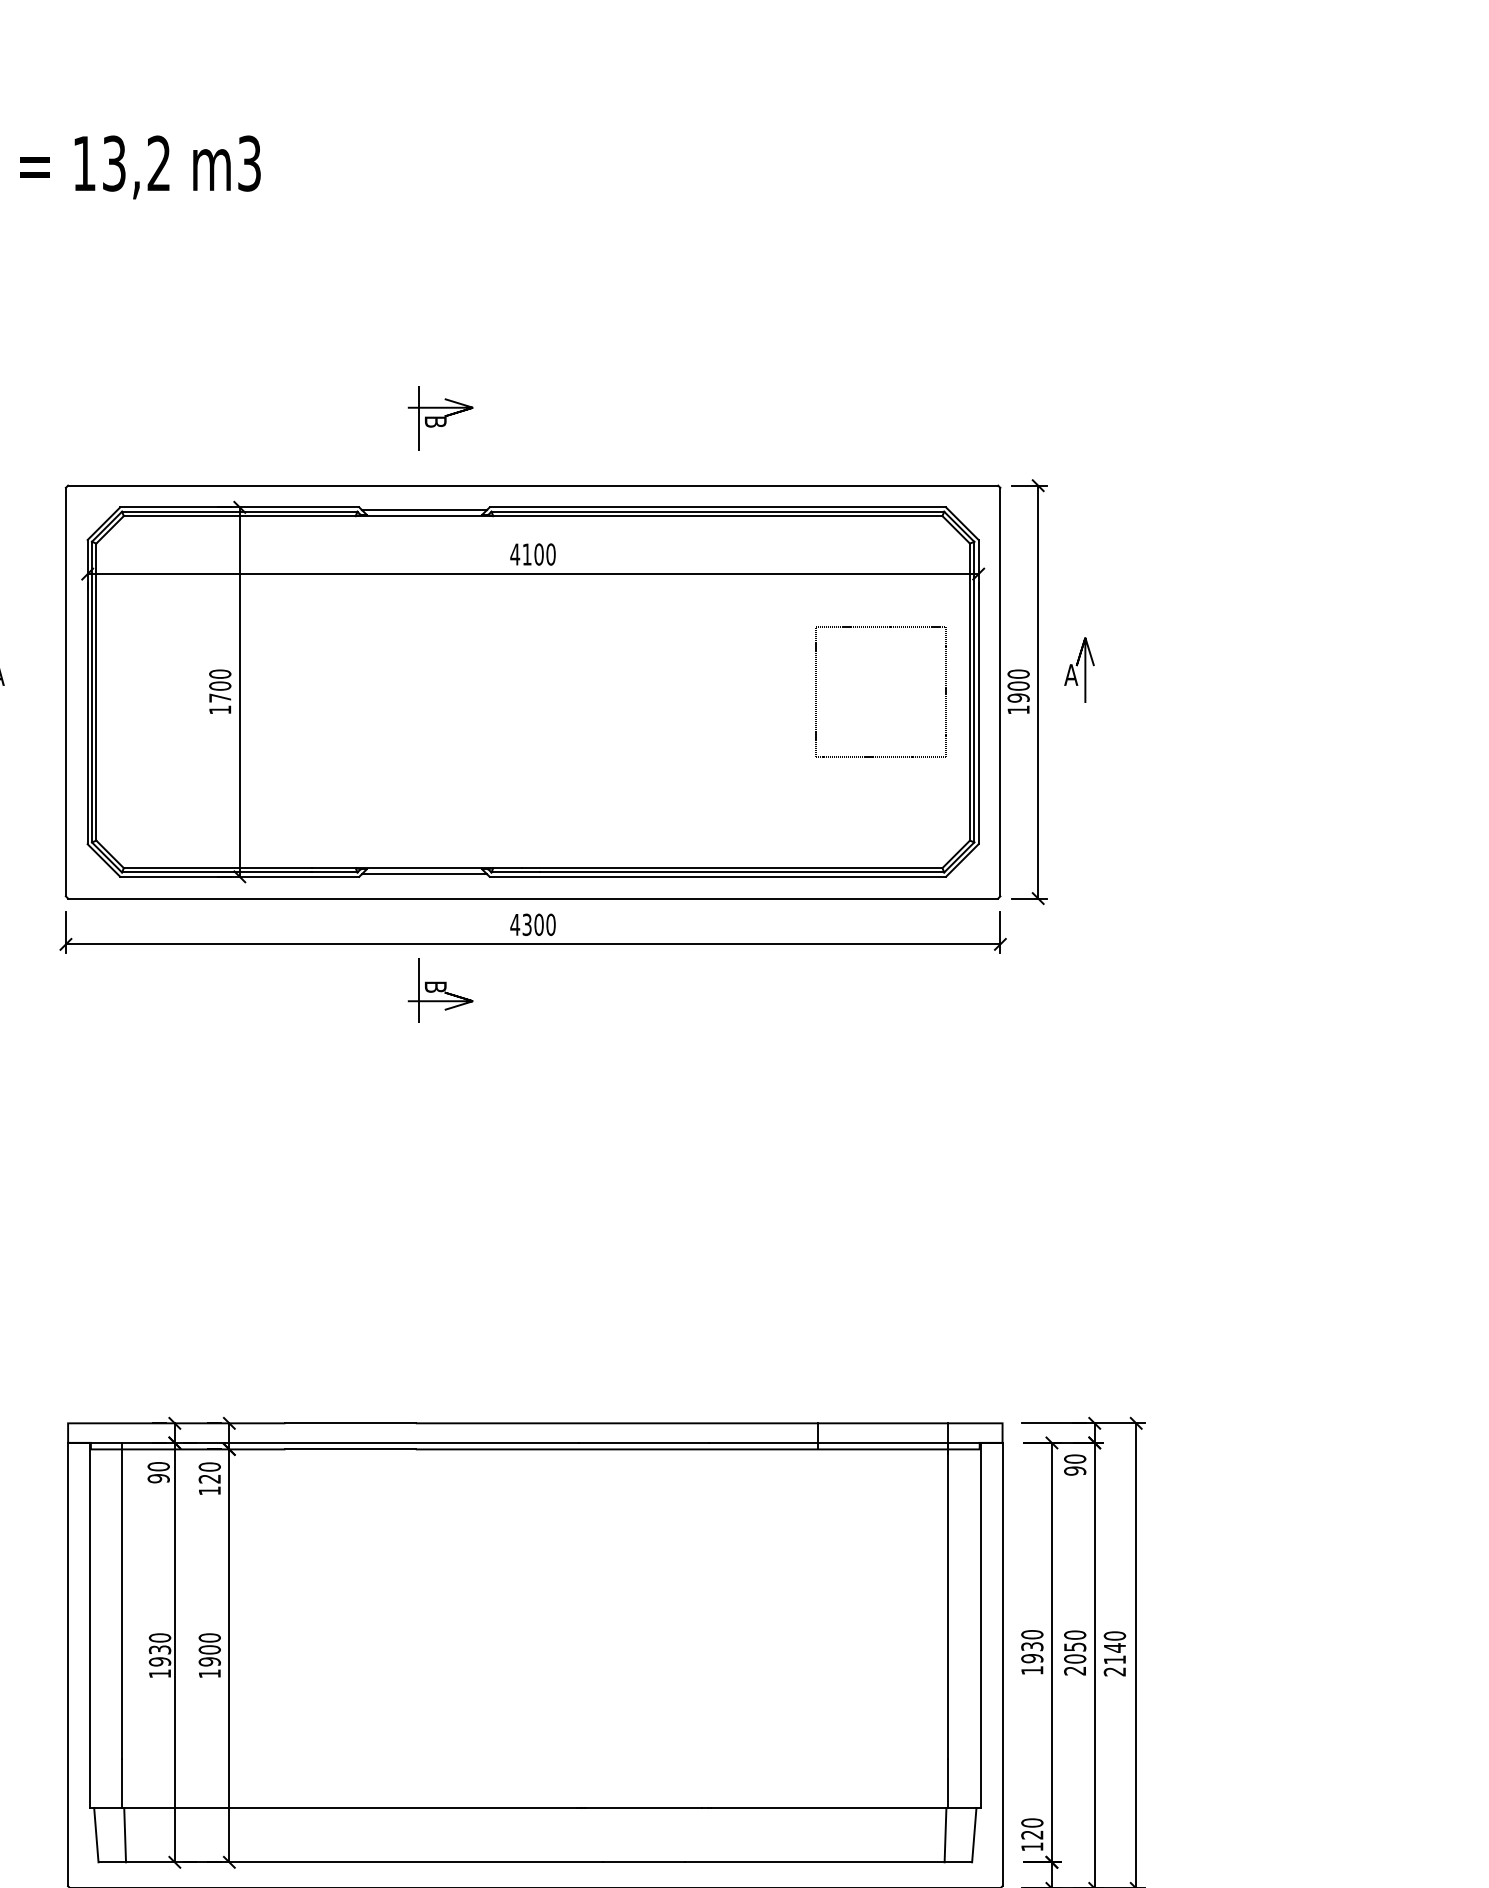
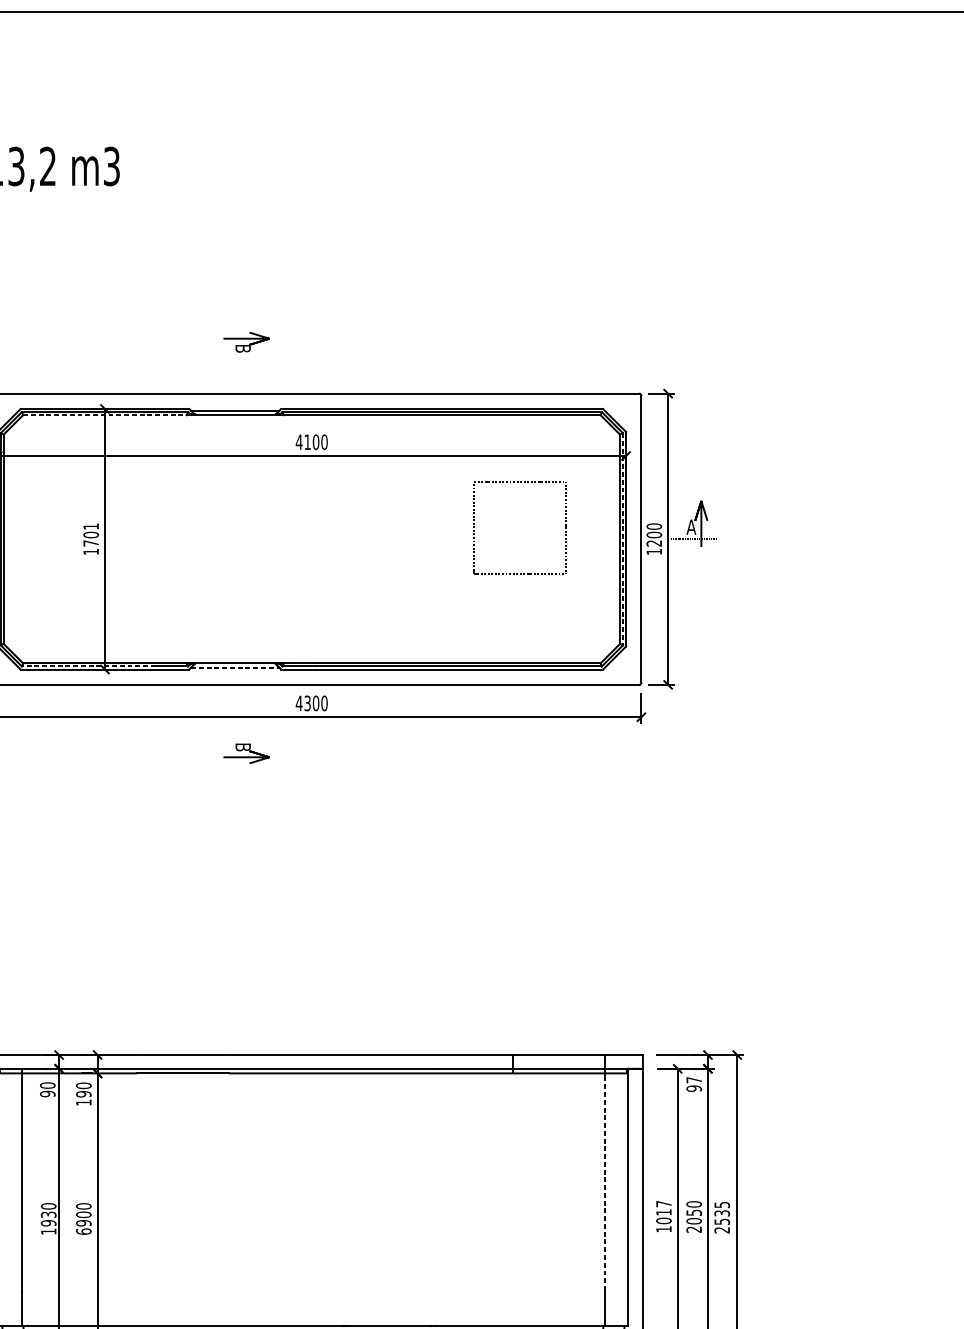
line: (418, 418) -> (231, 346), removed
line: (239, 516) -> (104, 415), solid -> dashed
text: (220, 673) -> (91, 526), 1700 -> 1701
part: (816, 691) -> (474, 527), moved
line: (974, 692) -> (623, 539), solid -> dashed
text: (1018, 697) -> (654, 543), 1900 -> 1200
line: (216, 872) -> (88, 666), solid -> dashed
line: (424, 874) -> (235, 667), solid -> dashed
line: (418, 989) -> (231, 749), removed
text: (1075, 1458) -> (694, 1079), 90 -> 97
text: (209, 1478) -> (83, 1093), 120 -> 190
line: (948, 1601) -> (604, 1180), solid -> dashed
text: (1032, 1646) -> (664, 1212), 1930 -> 1017
text: (1114, 1647) -> (721, 1213), 2140 -> 2535
text: (209, 1673) -> (83, 1231), 1900 -> 6900

